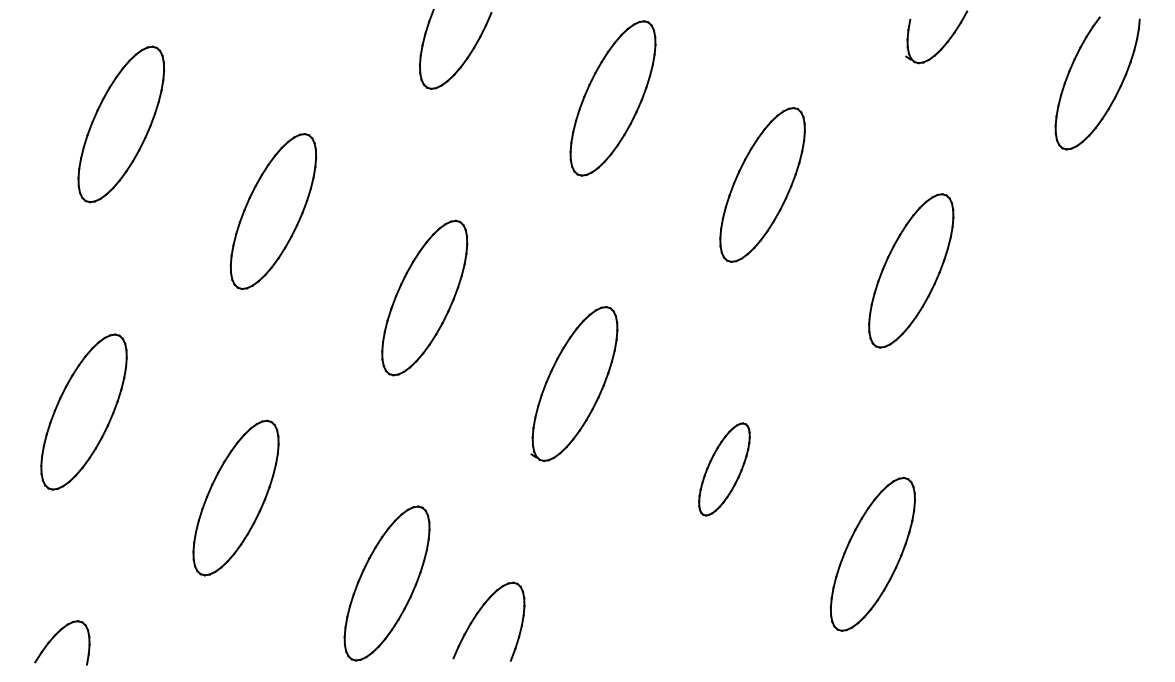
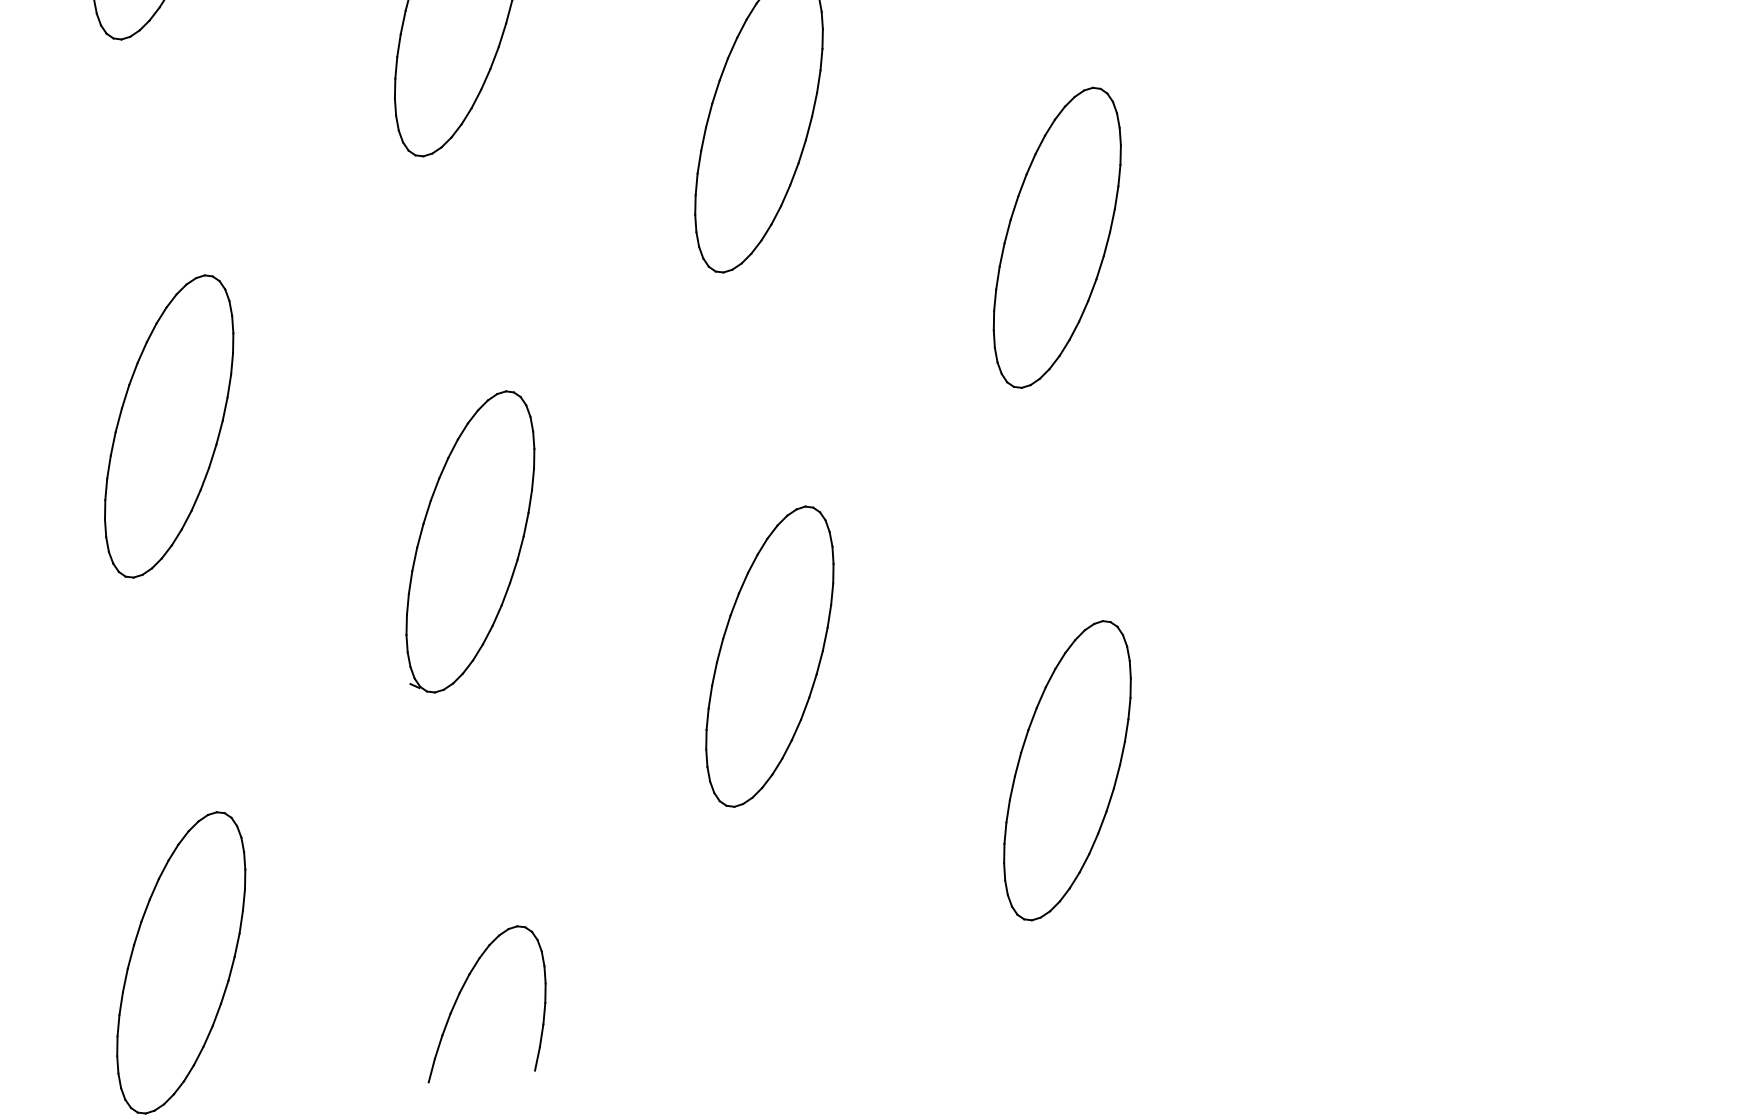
part: (724, 469) -> (769, 656), size x1.67
part: (477, 615) -> (460, 996), moved

